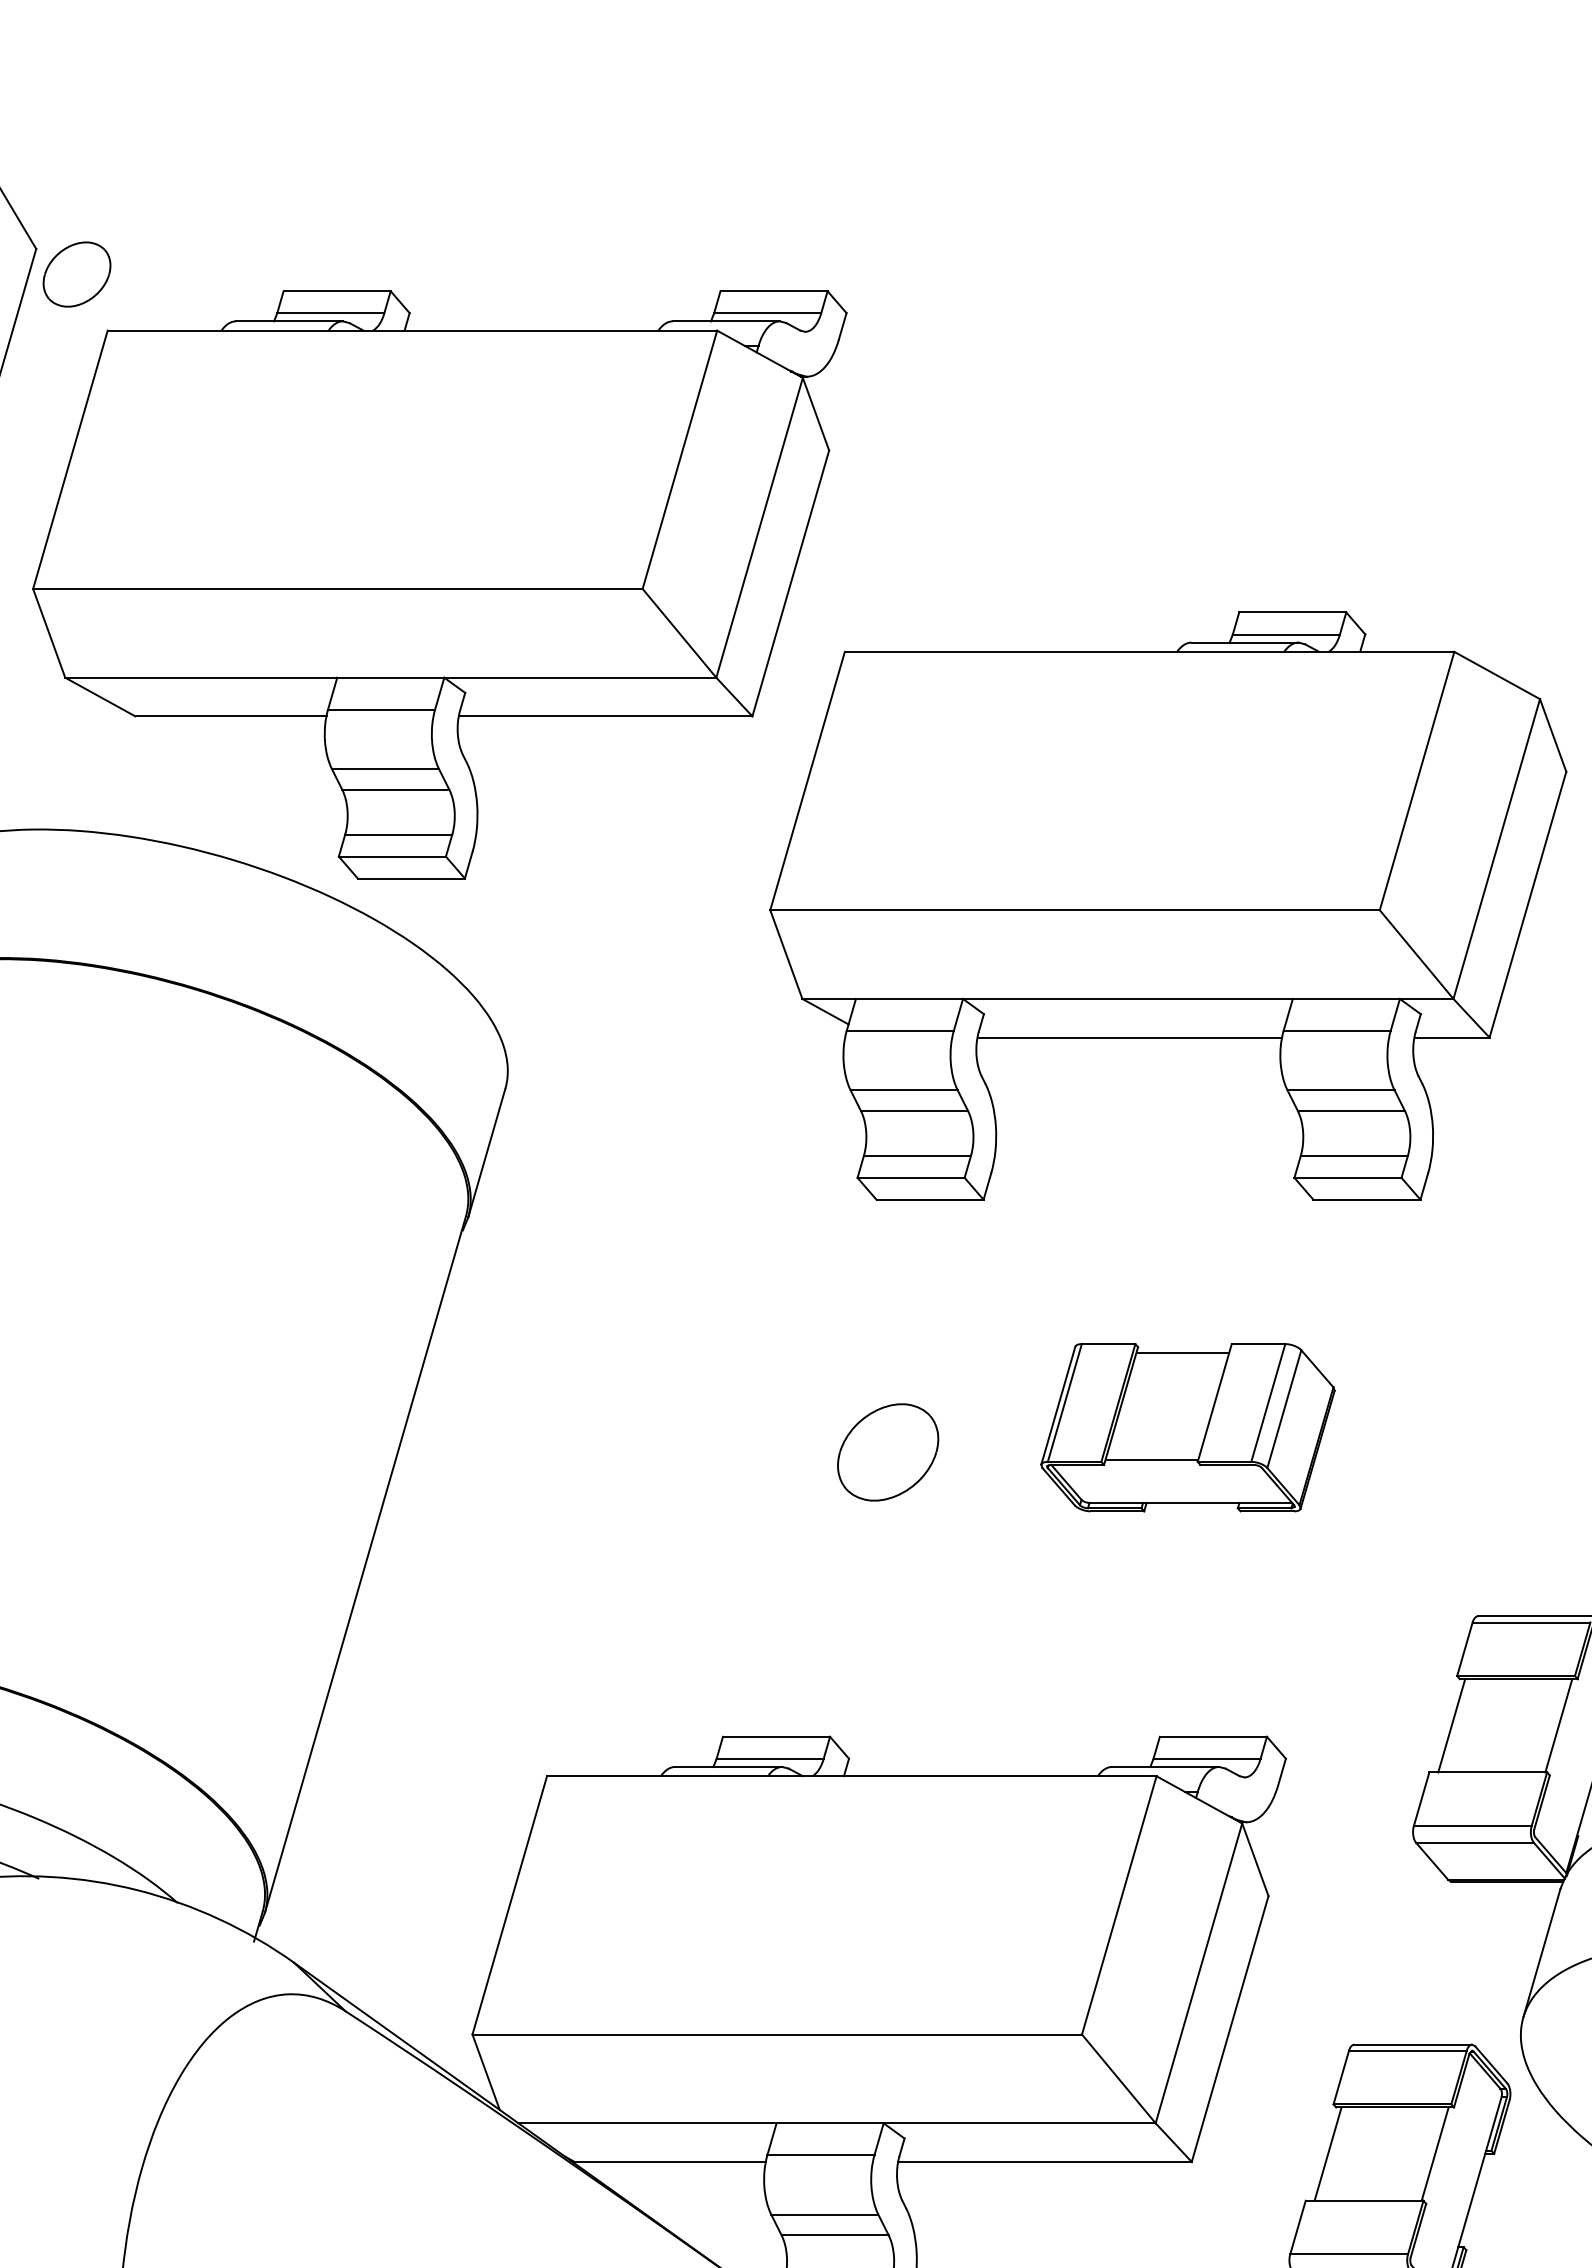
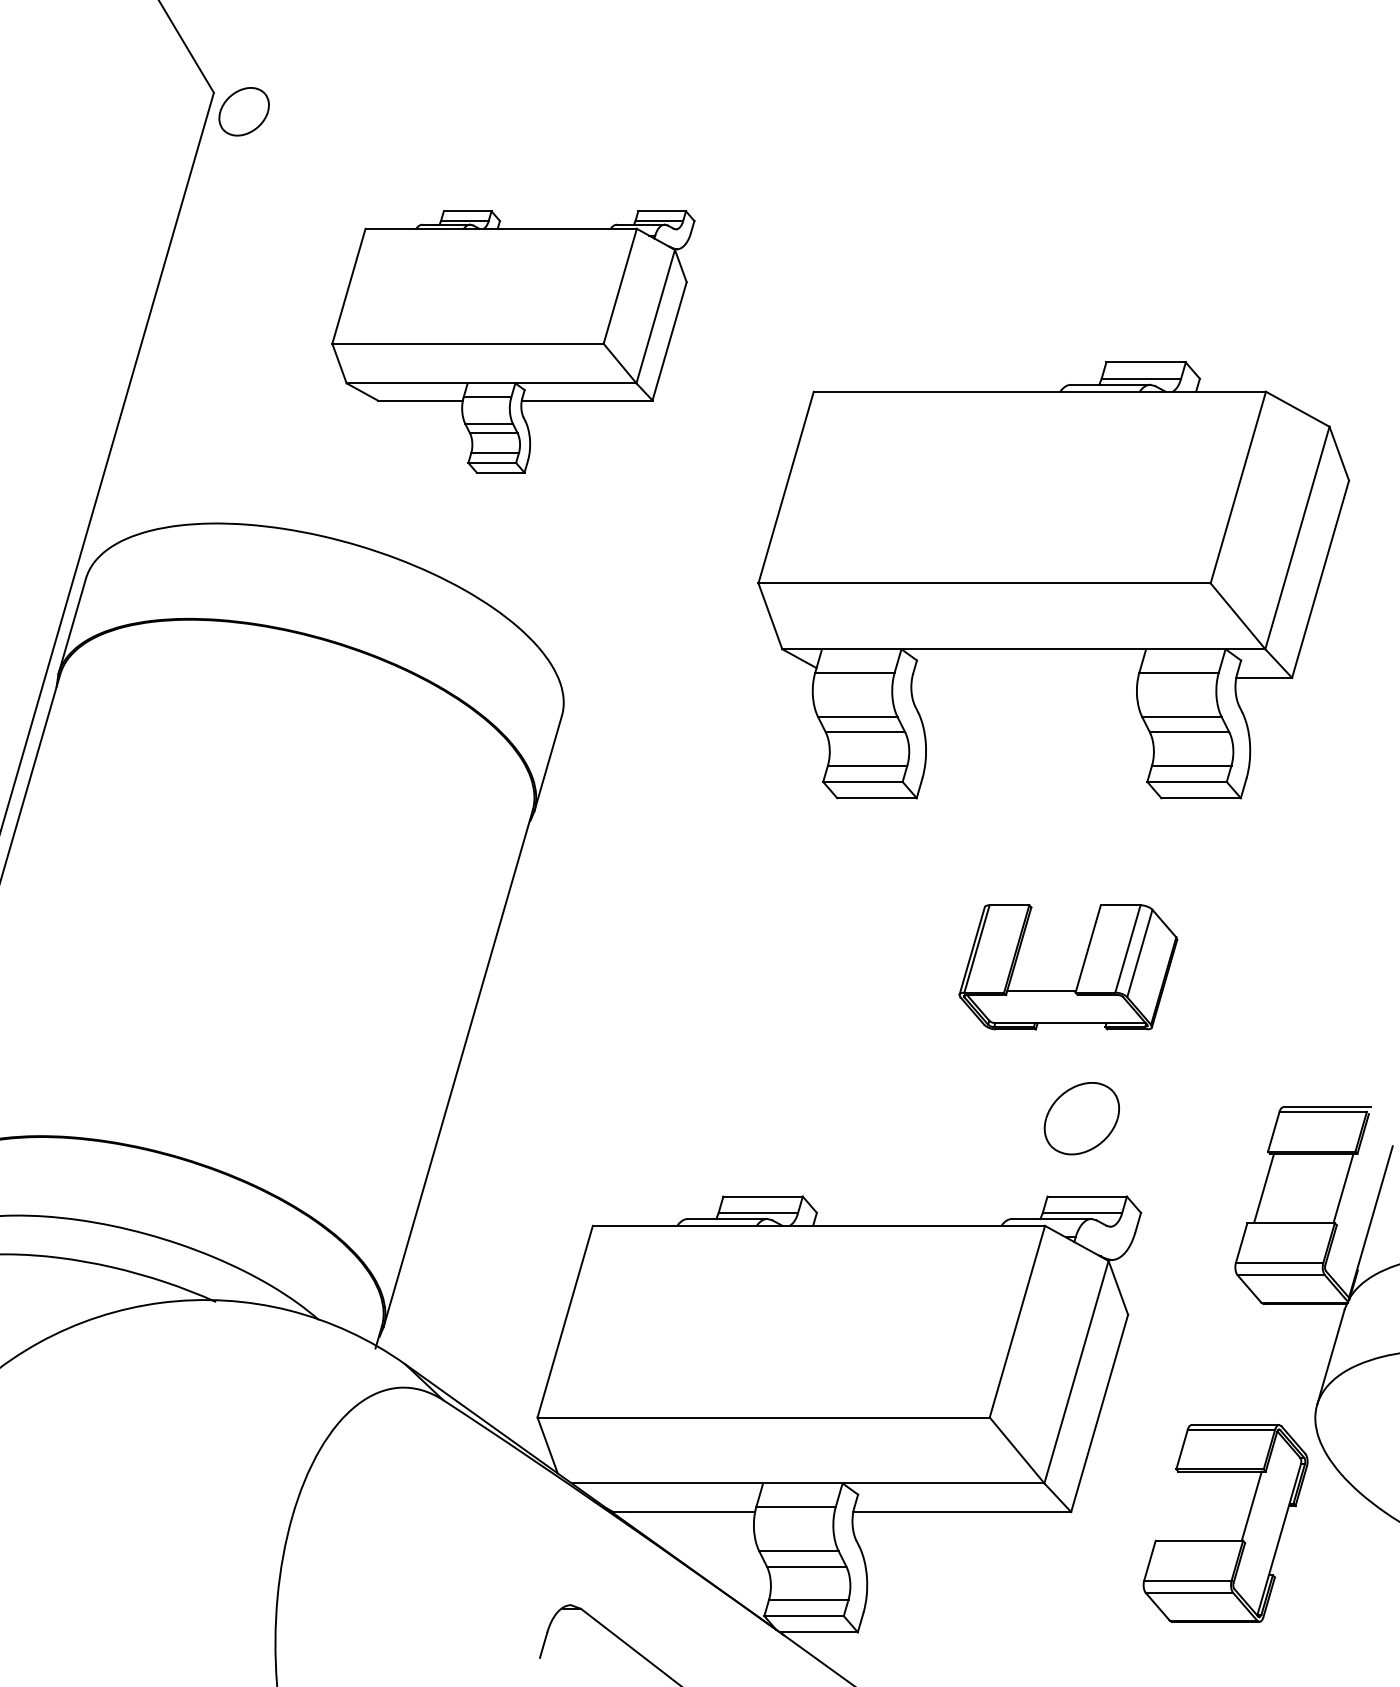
part: (440, 584) -> (513, 341), size x0.6
line: (1130, 1037) -> (1025, 677), removed
line: (1182, 1352) -> (1064, 911), removed
part: (887, 1452) -> (1081, 1118), moved
line: (1328, 2153) -> (1172, 1505), removed

